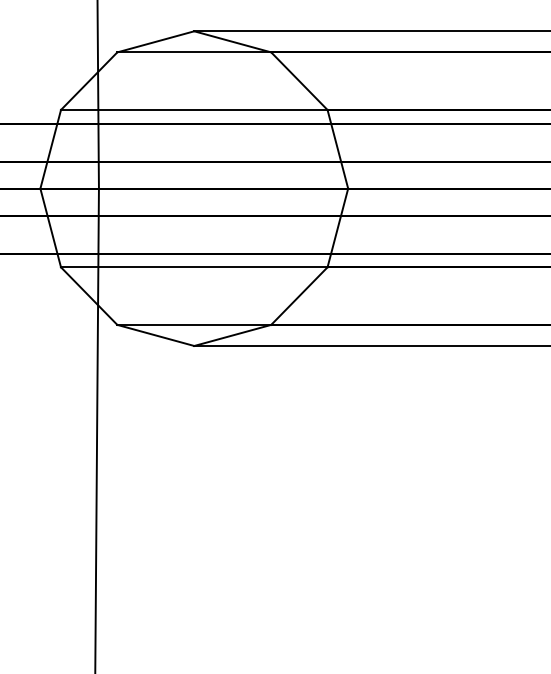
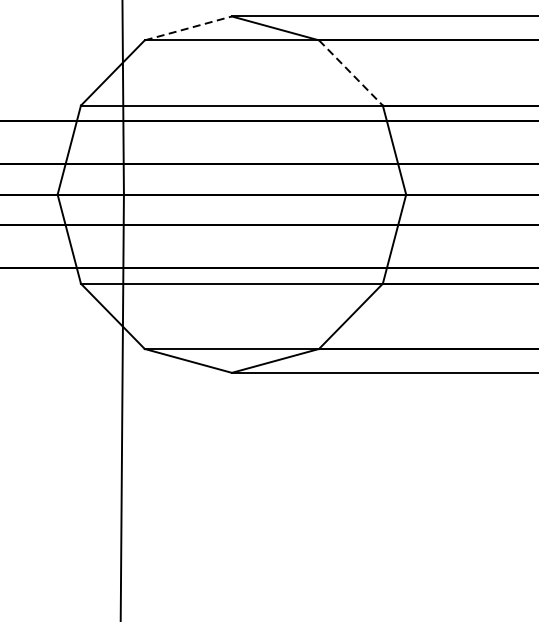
line: (155, 41) -> (187, 28), solid -> dashed
line: (299, 81) -> (351, 73), solid -> dashed

